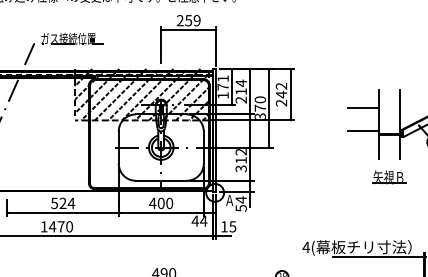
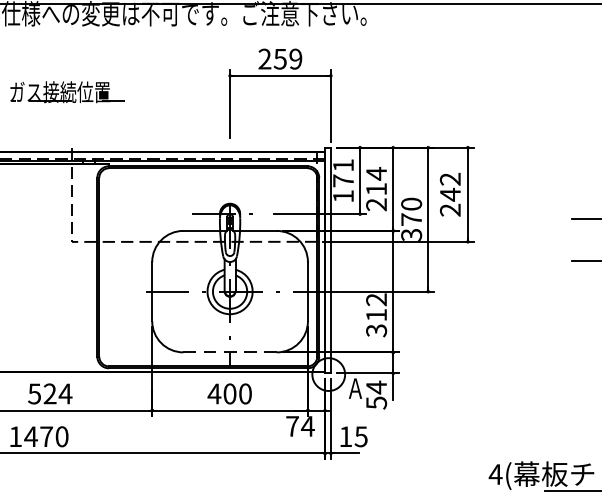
hatch: (141, 94) -> (193, 194), removed
line: (160, 180) -> (228, 351), solid -> dashed
text: (195, 220) -> (292, 425), 44 -> 74

